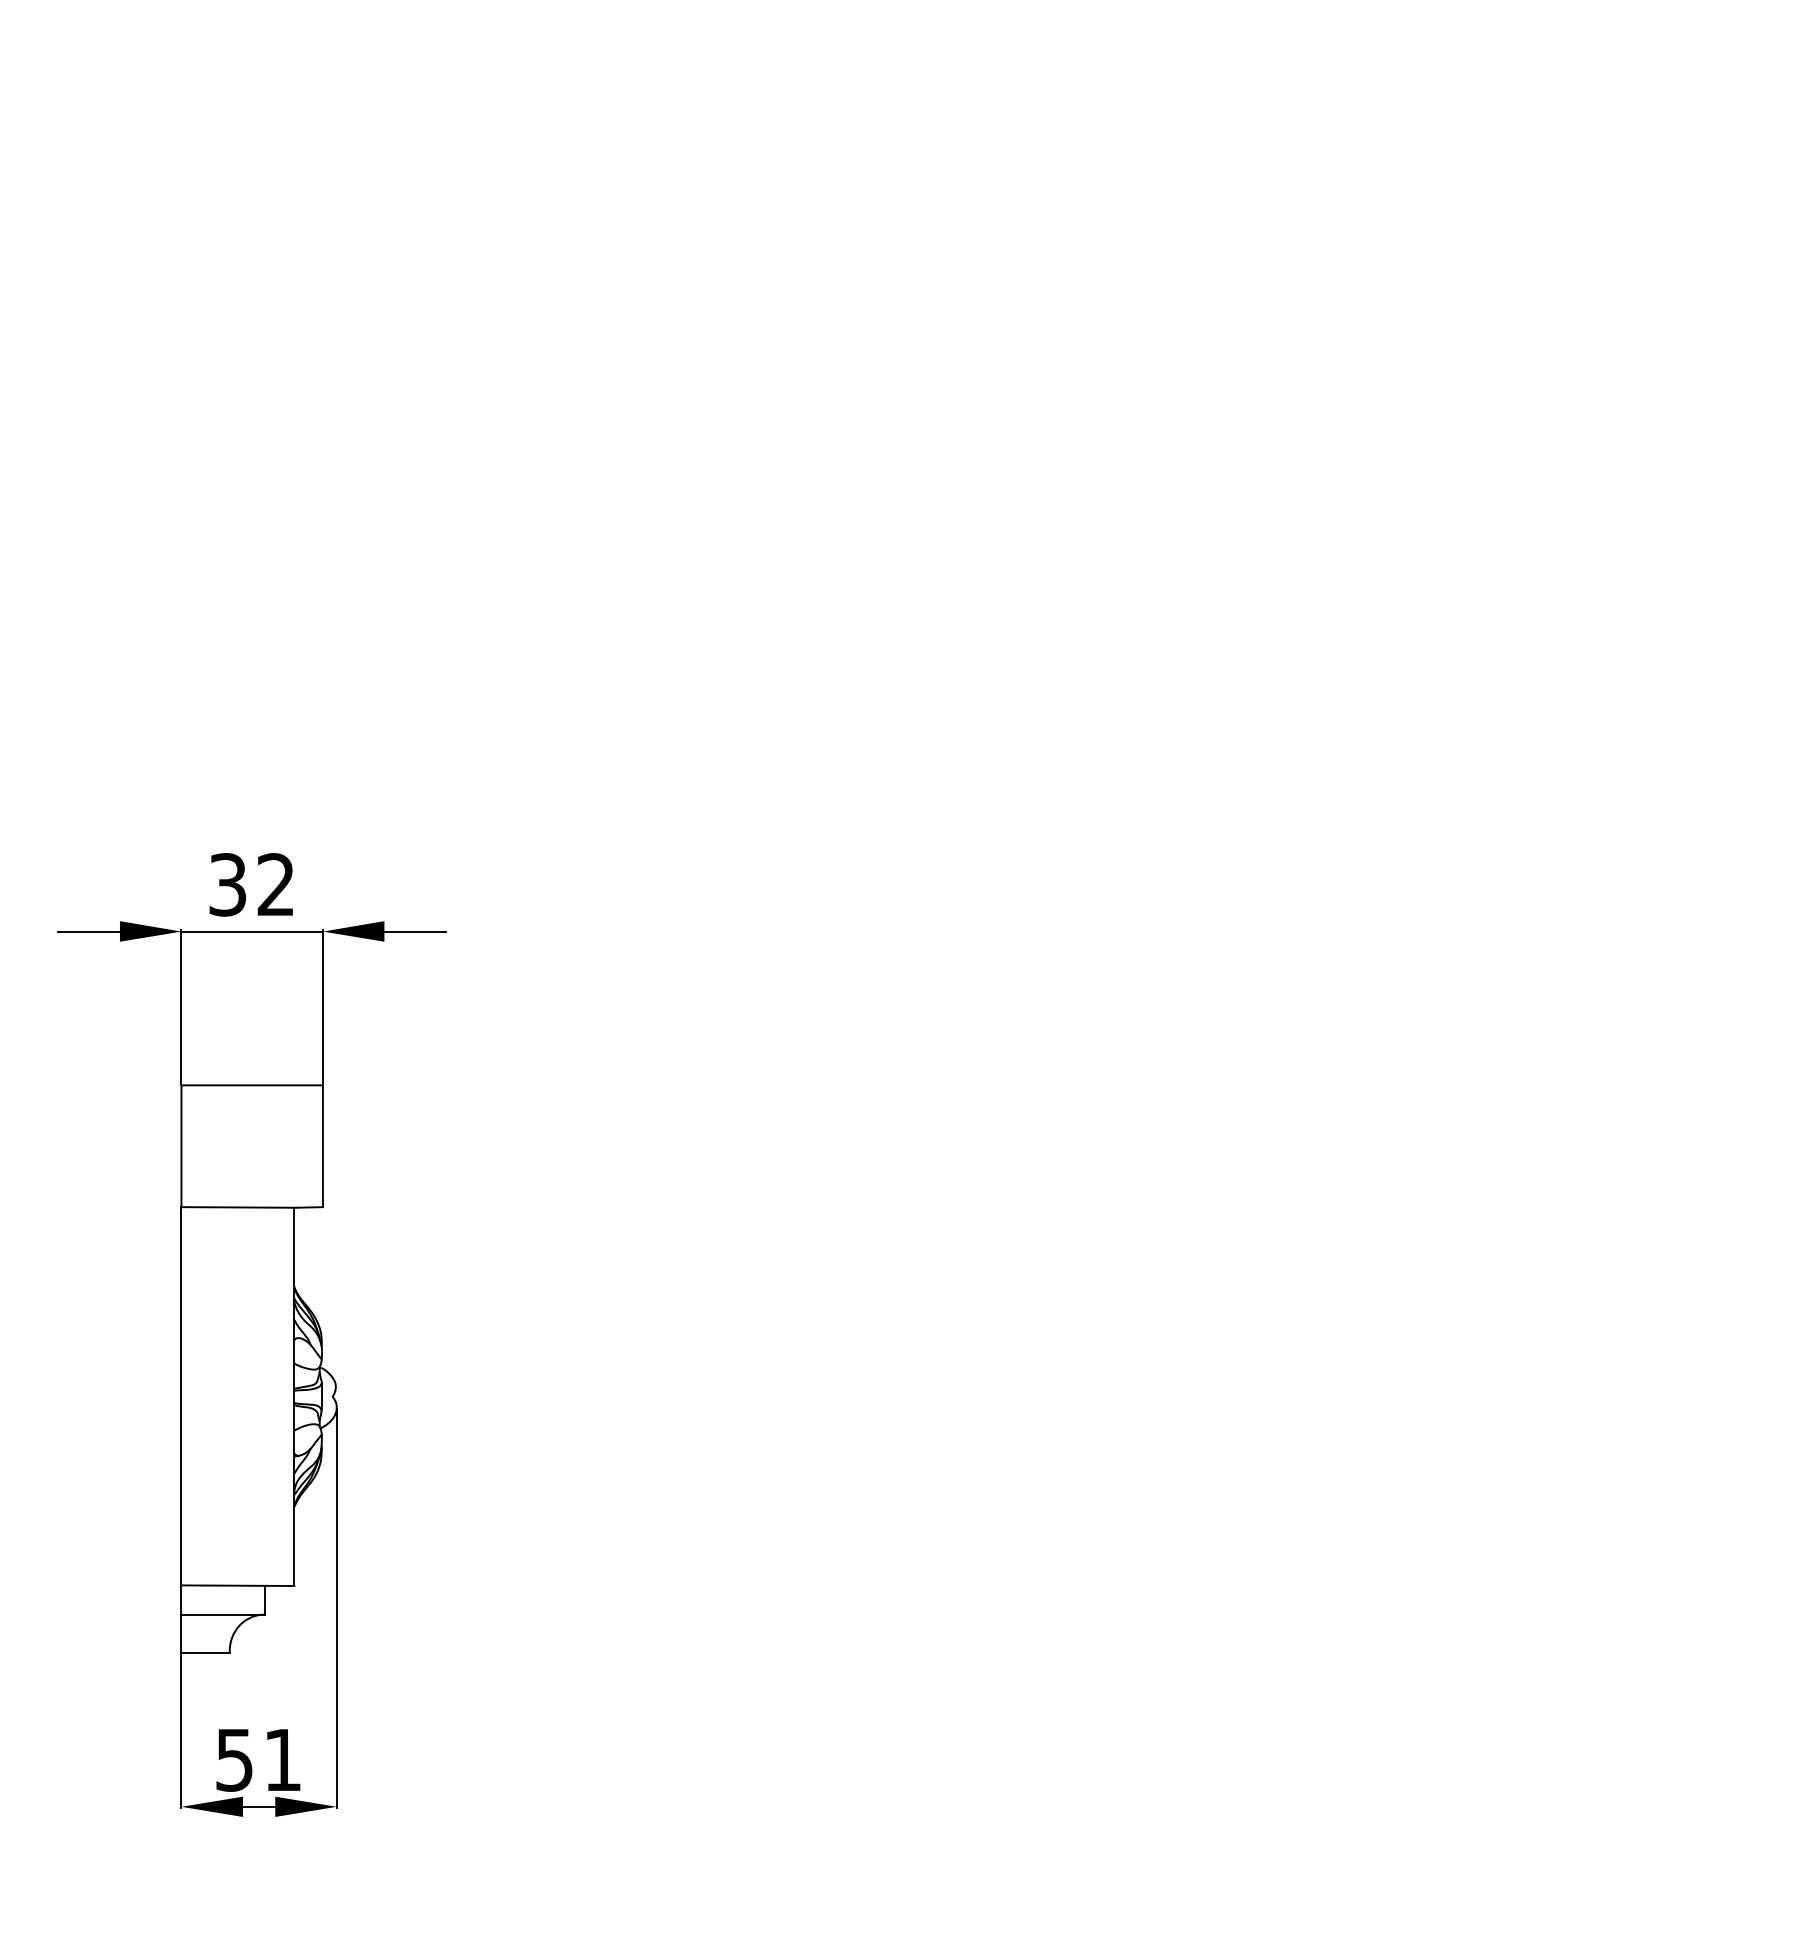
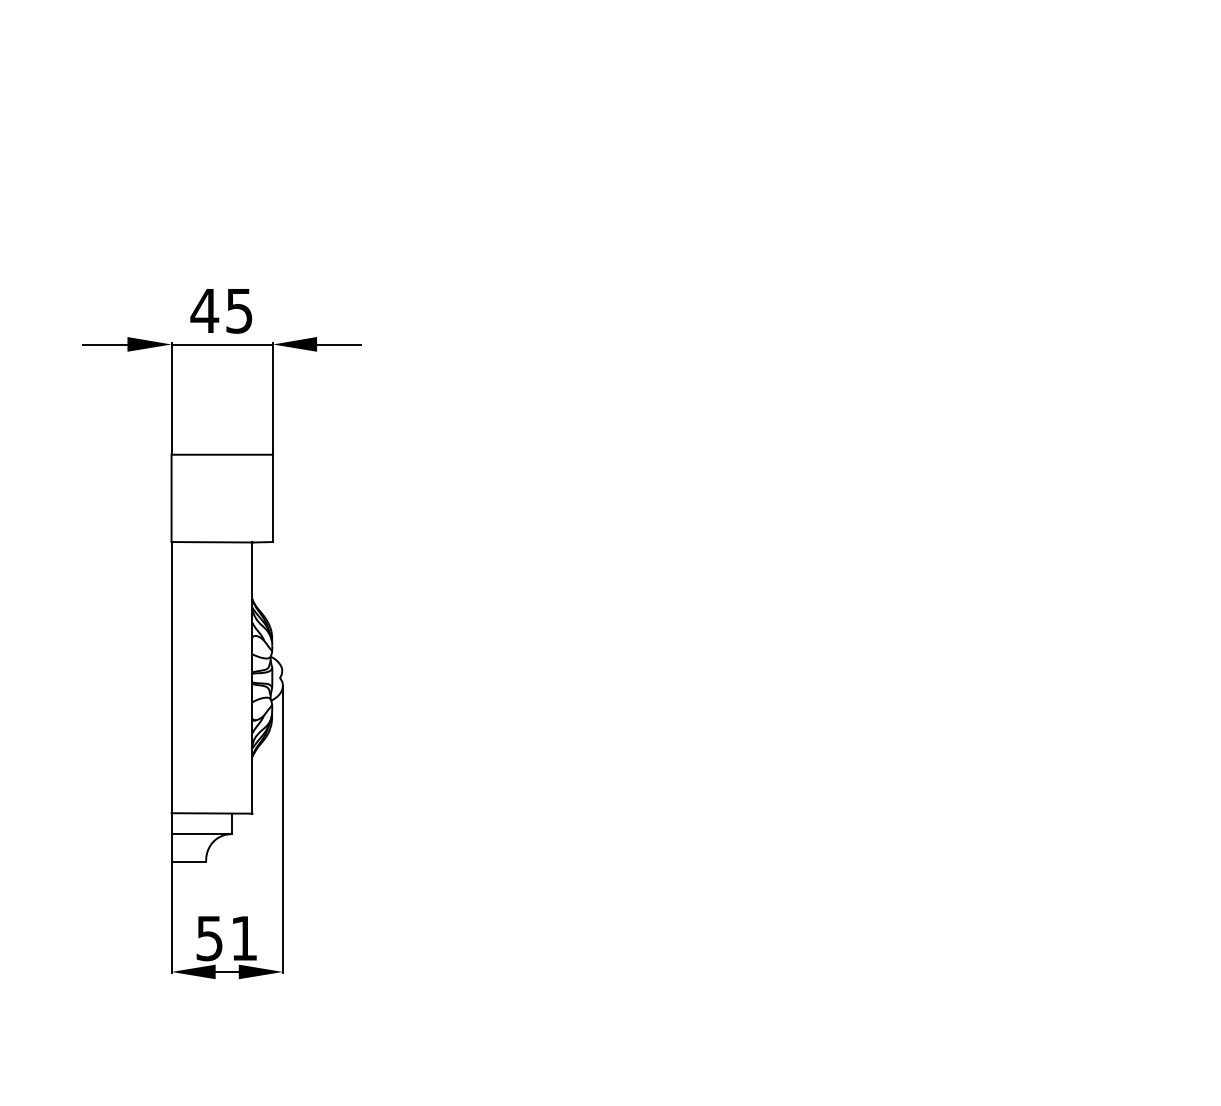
text: (250, 884) -> (221, 310), 32 -> 45

